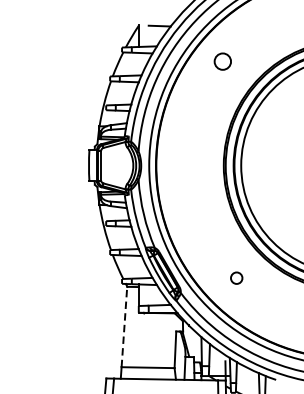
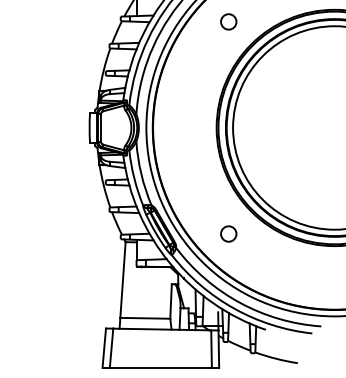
circle: (222, 61) -> (228, 21), moved
circle: (236, 277) -> (228, 233), size x1.43
line: (124, 327) -> (123, 280), dashed -> solid

